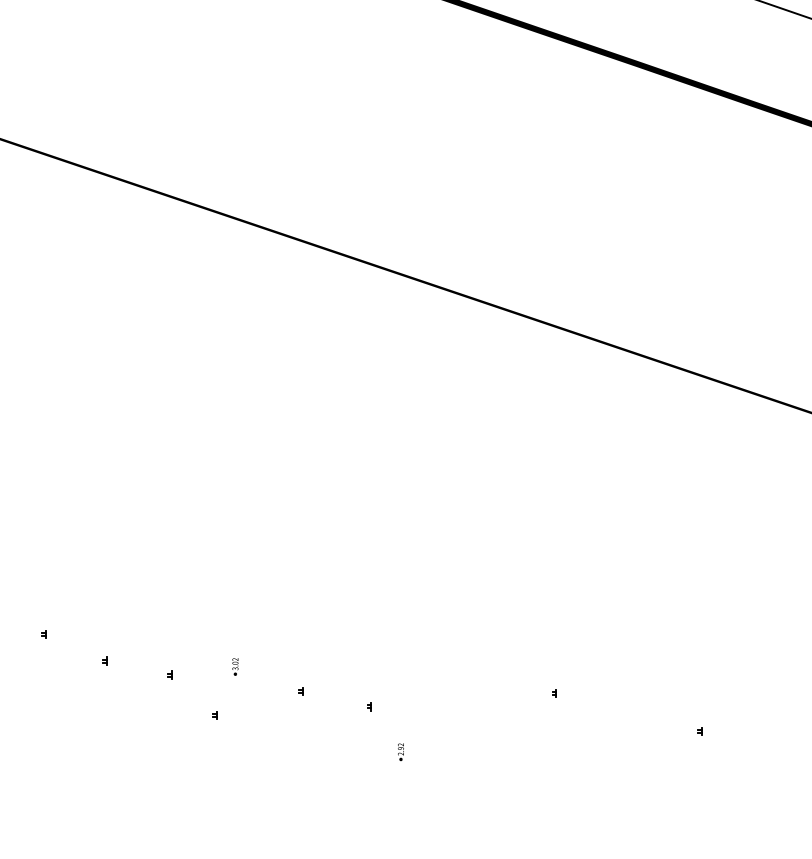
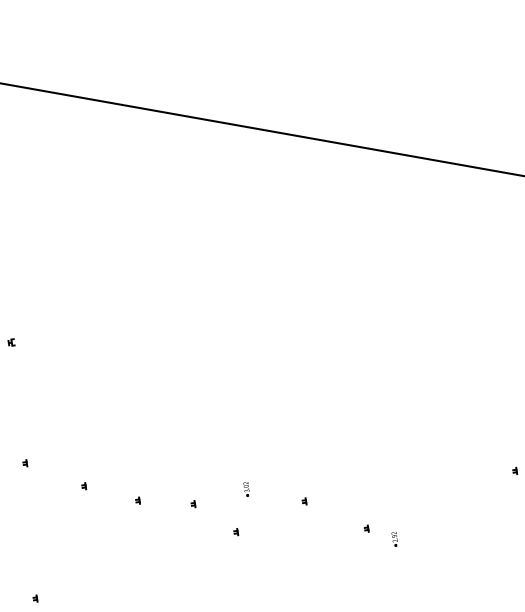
part: (369, 706) -> (366, 528), moved

